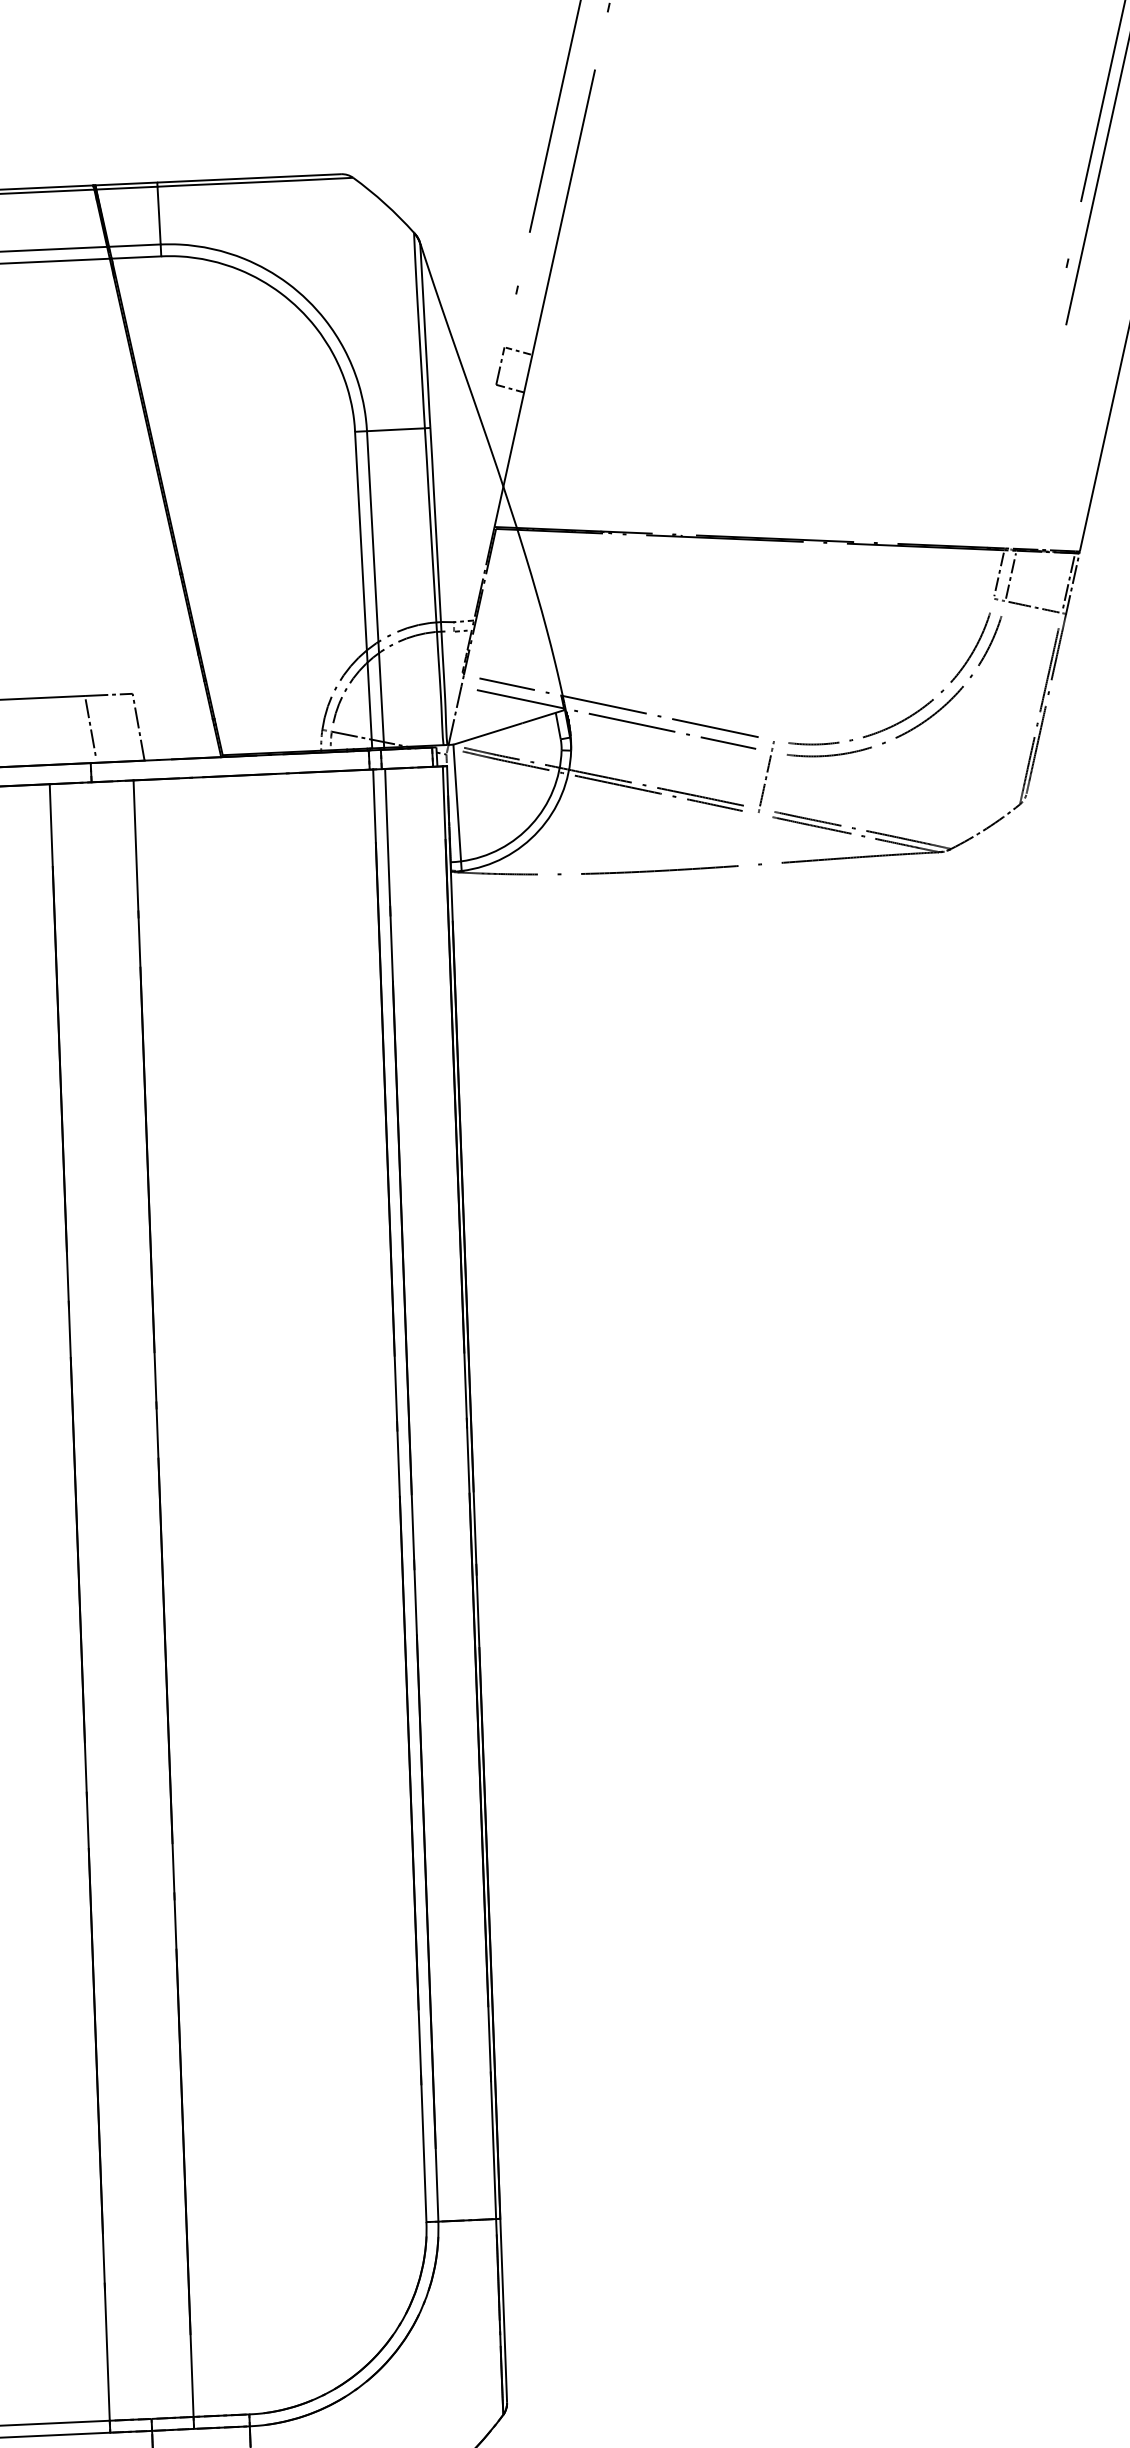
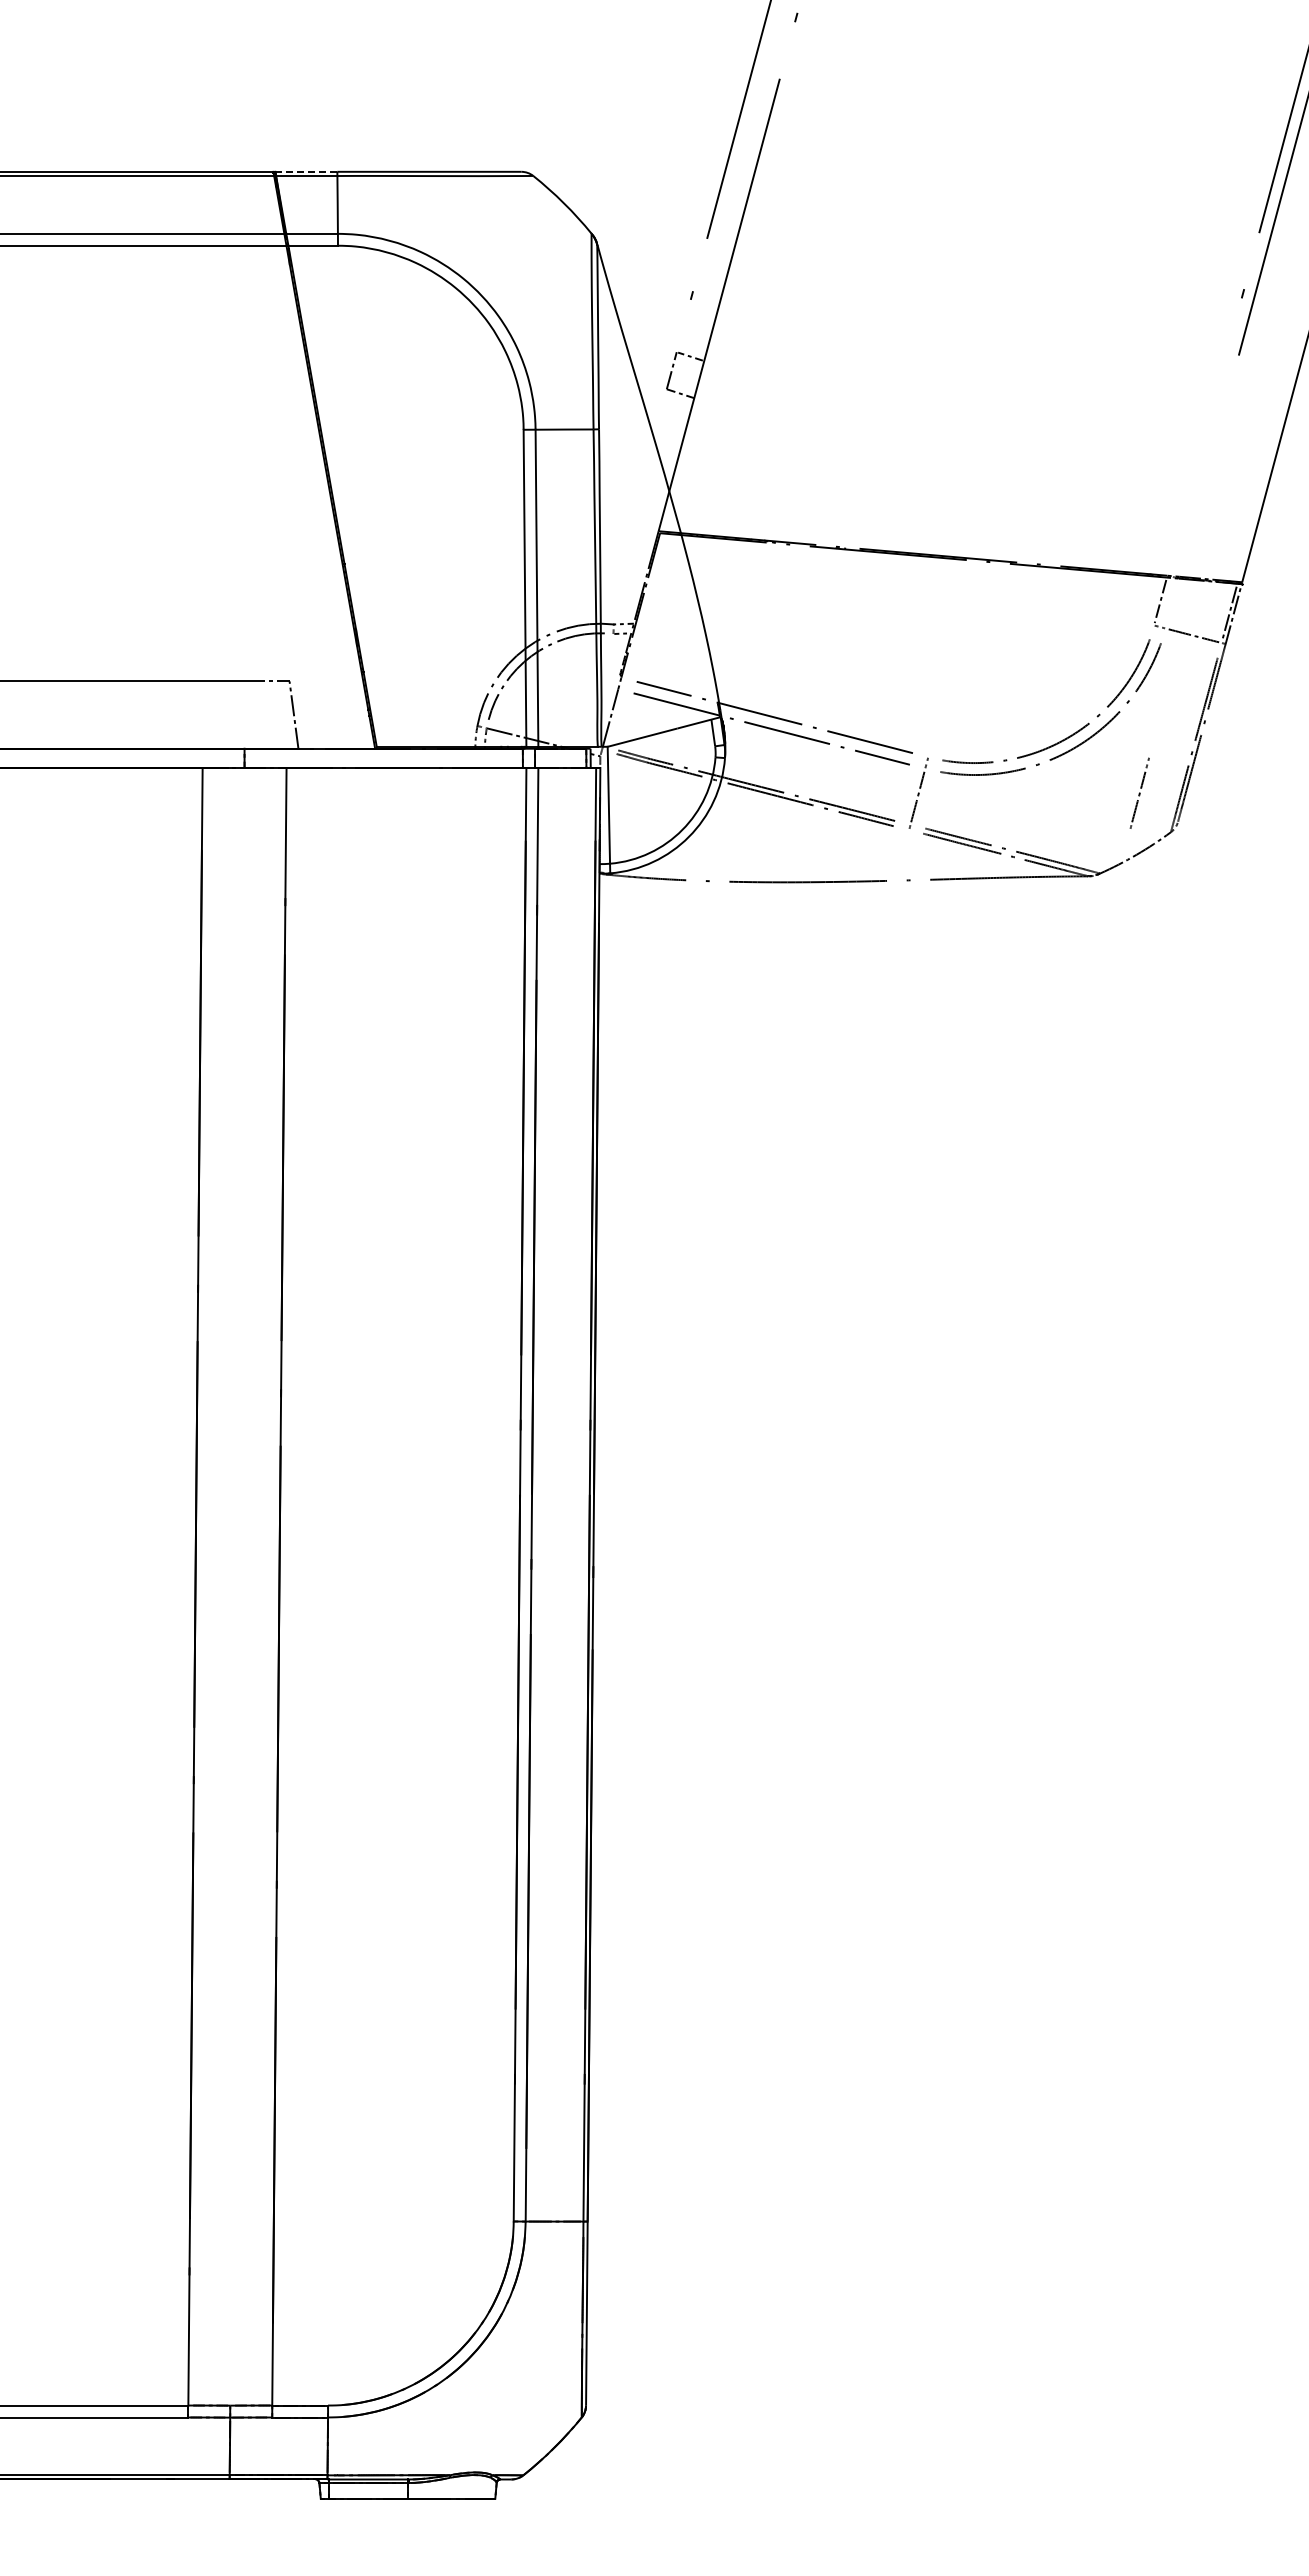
line: (126, 183) -> (306, 171), solid -> dashed
line: (1011, 575) -> (1172, 603), removed
line: (91, 728) -> (246, 714), removed
part: (986, 766) -> (1139, 792), added

